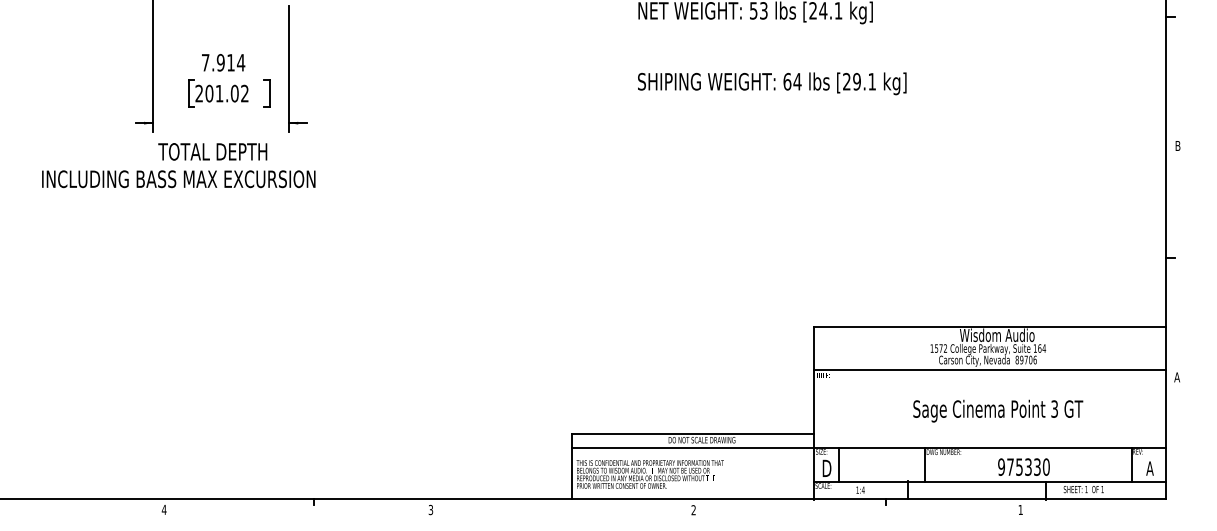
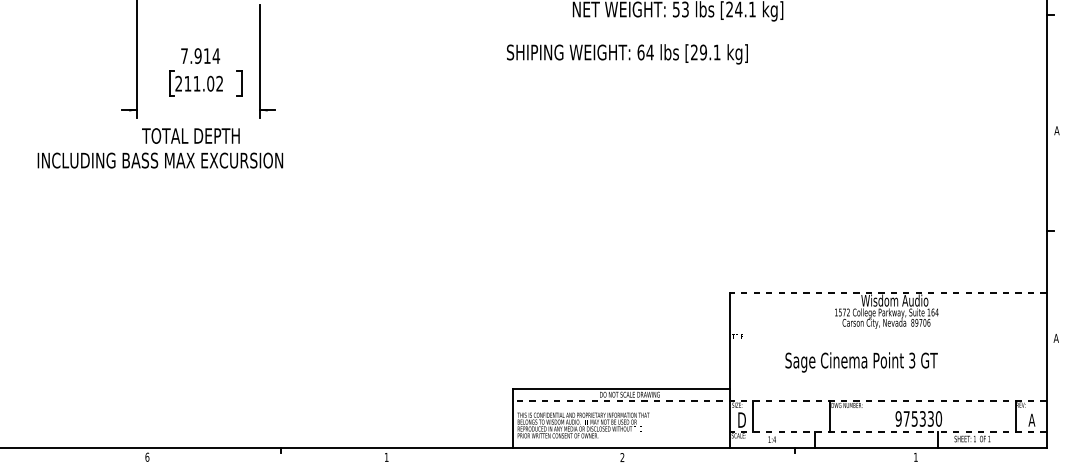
text: (772, 83) -> (627, 54), moved
text: (209, 93) -> (187, 83), 201.02 -> 211.02
text: (1177, 145) -> (1056, 130), B -> A
line: (989, 326) -> (887, 292), solid -> dashed
line: (989, 369) -> (887, 331), removed
text: (998, 410) -> (861, 361), moved
line: (868, 447) -> (779, 401), solid -> dashed
line: (989, 481) -> (887, 431), solid -> dashed
text: (163, 509) -> (146, 456), 4 -> 6
text: (430, 509) -> (386, 456), 3 -> 1

